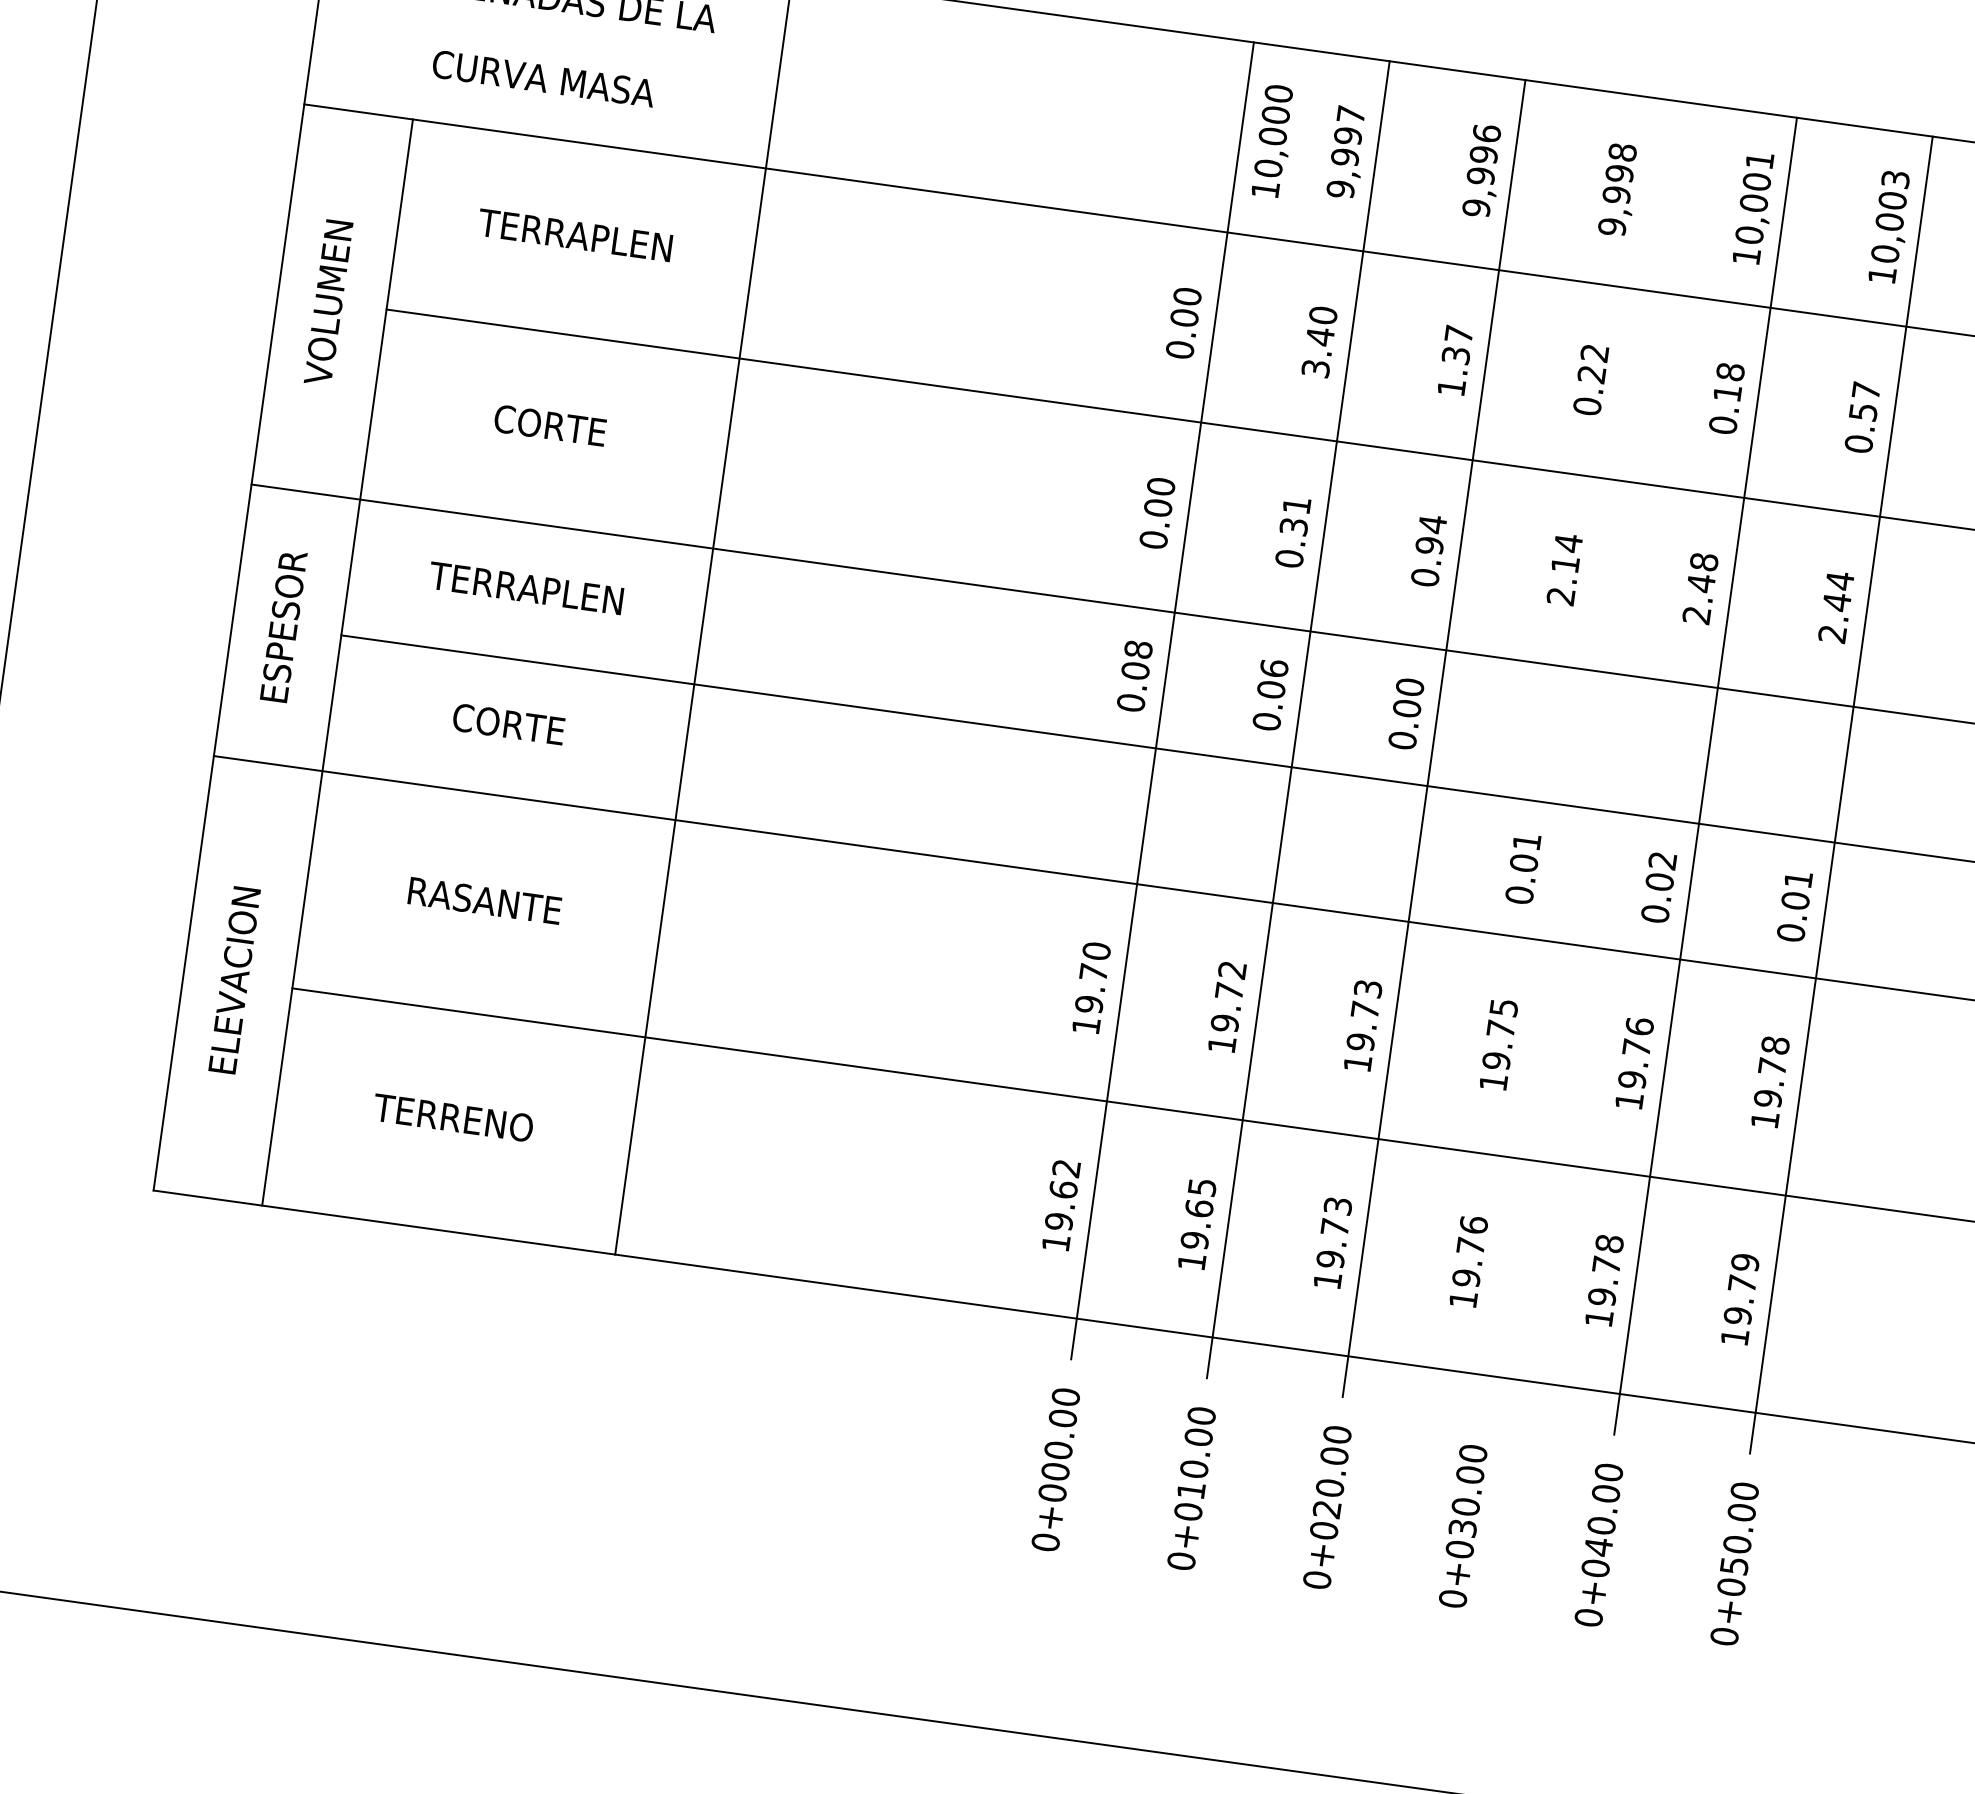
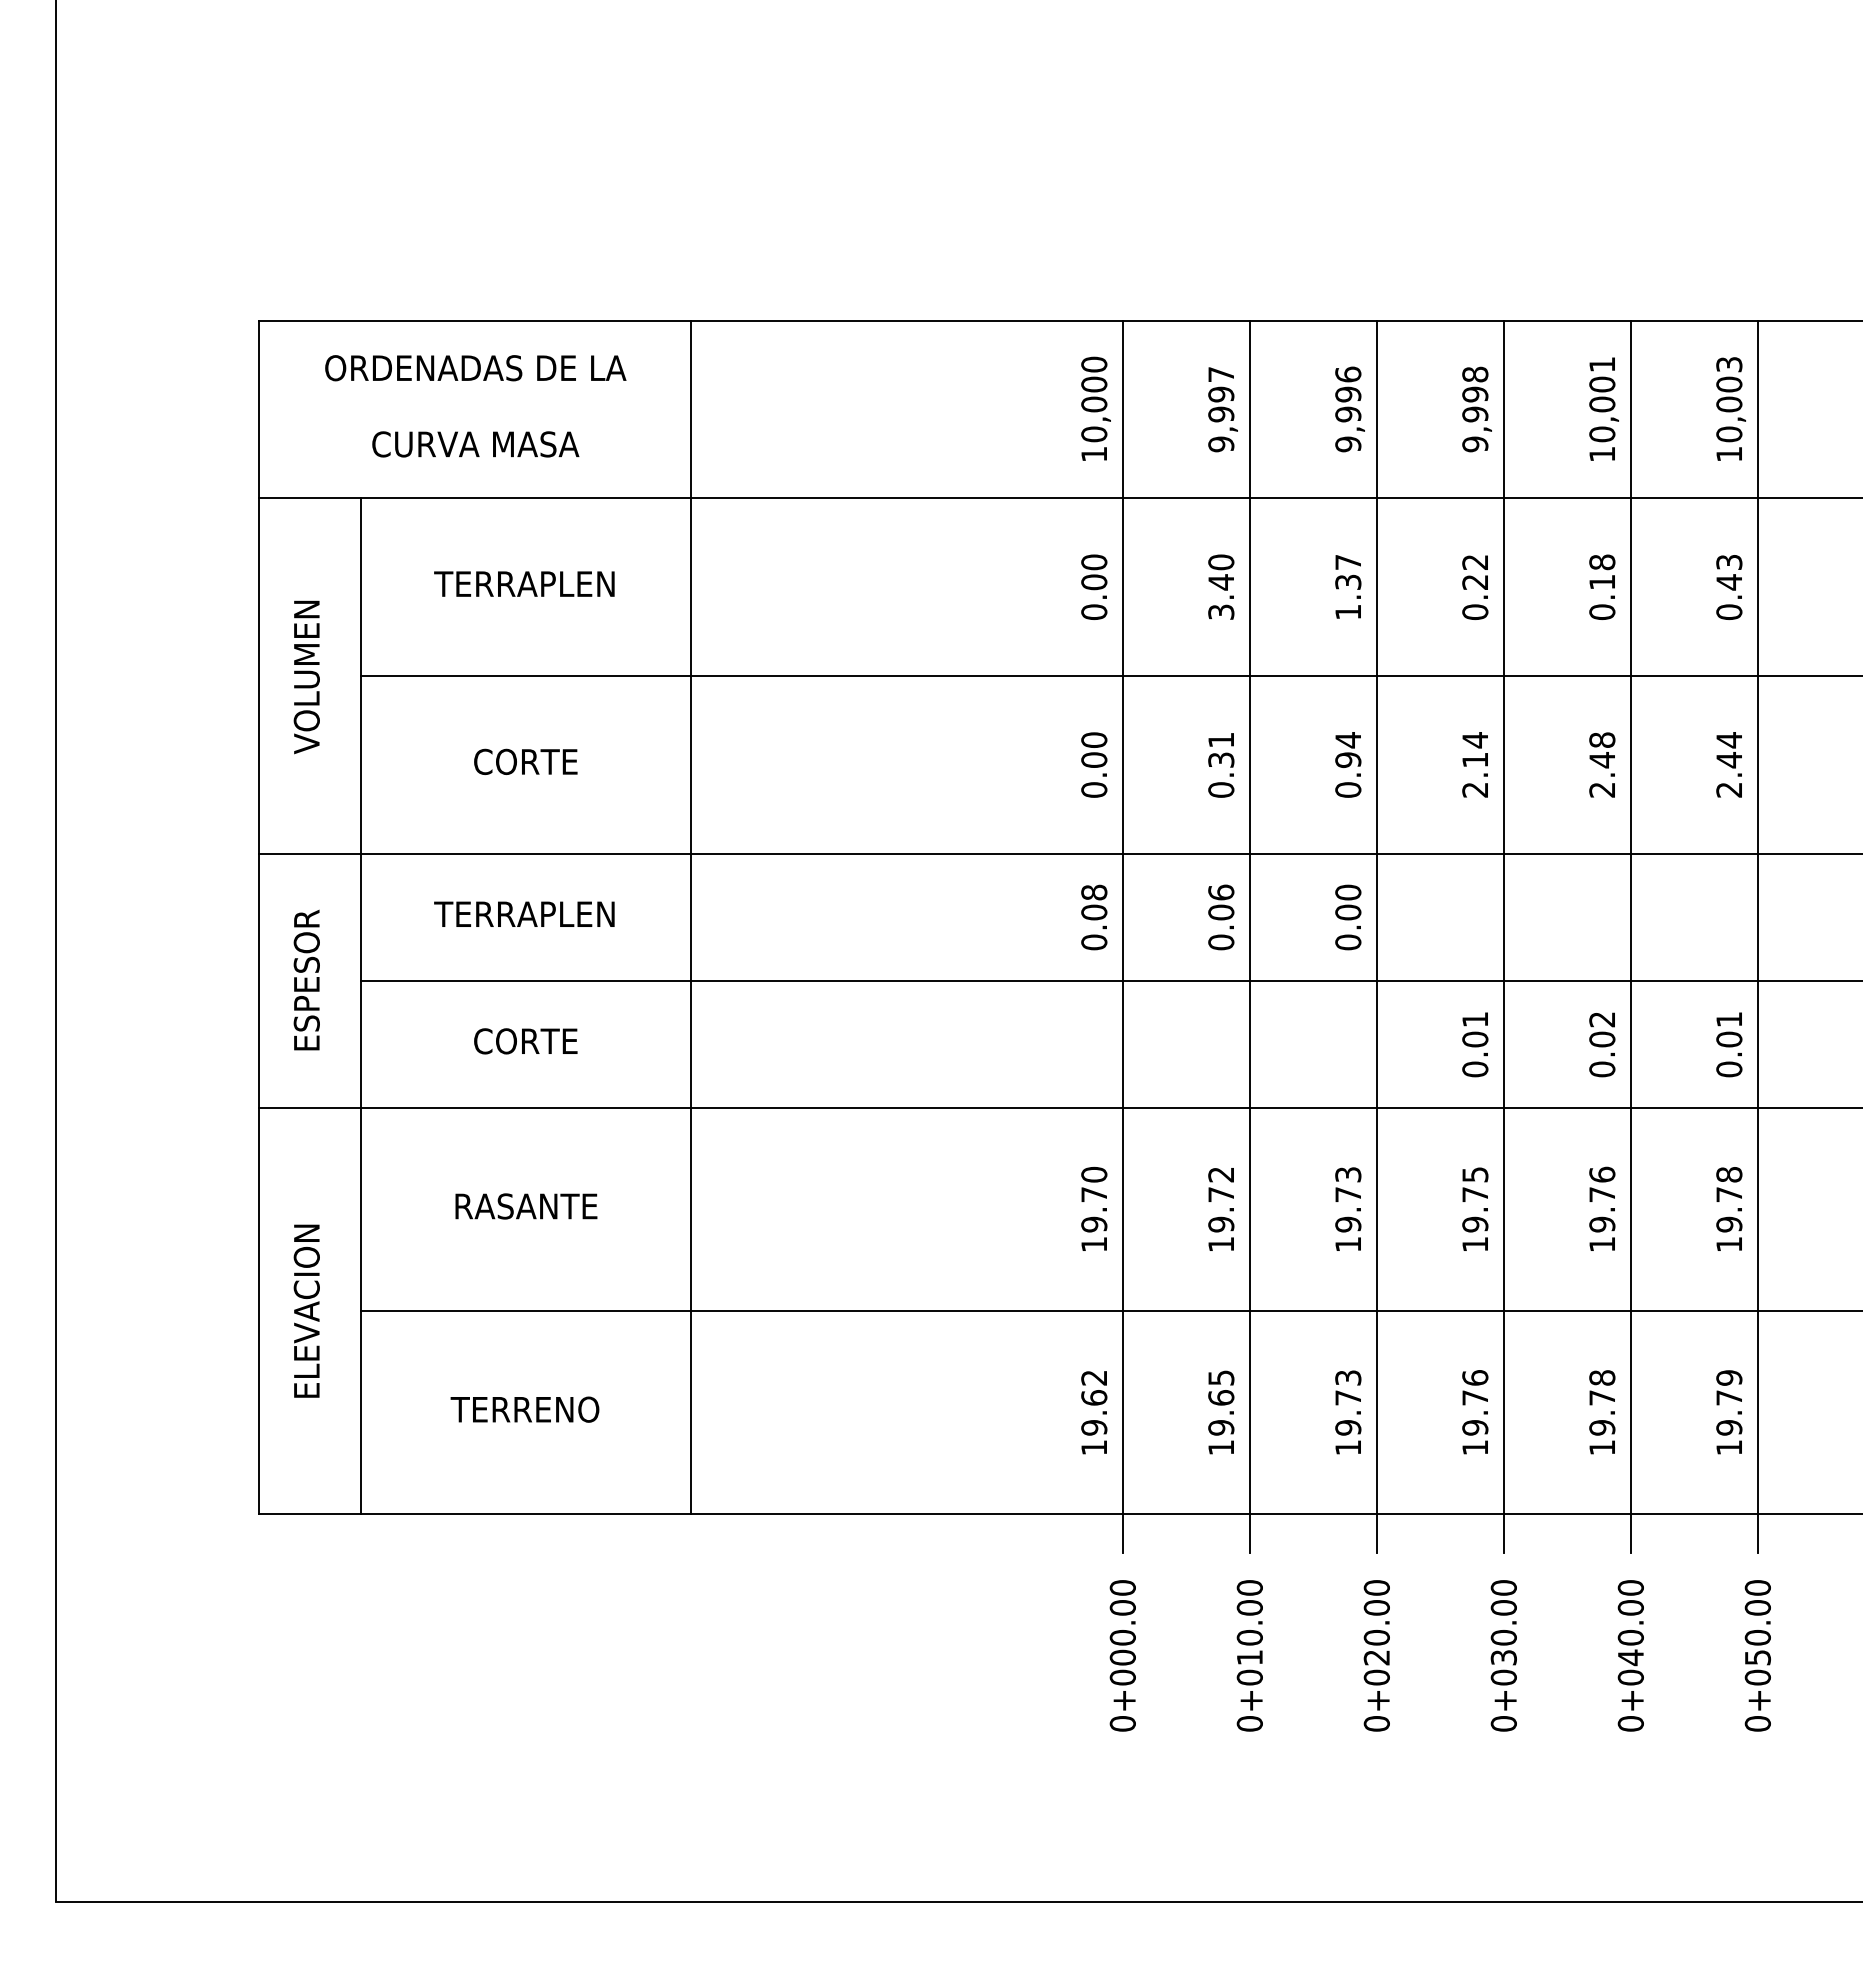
text: (1273, 140) -> (1095, 408), moved
text: (1865, 401) -> (1729, 572), 0.57 -> 0.43
line: (1569, 757) -> (1503, 936), added

